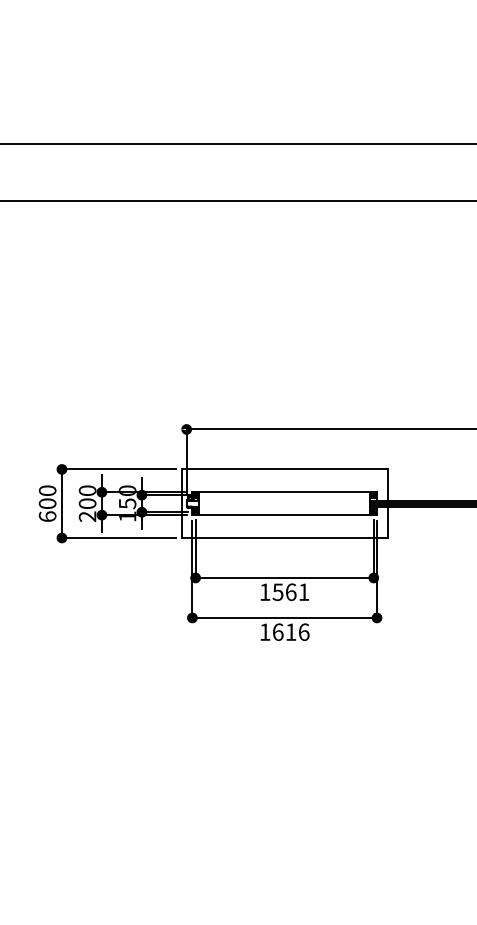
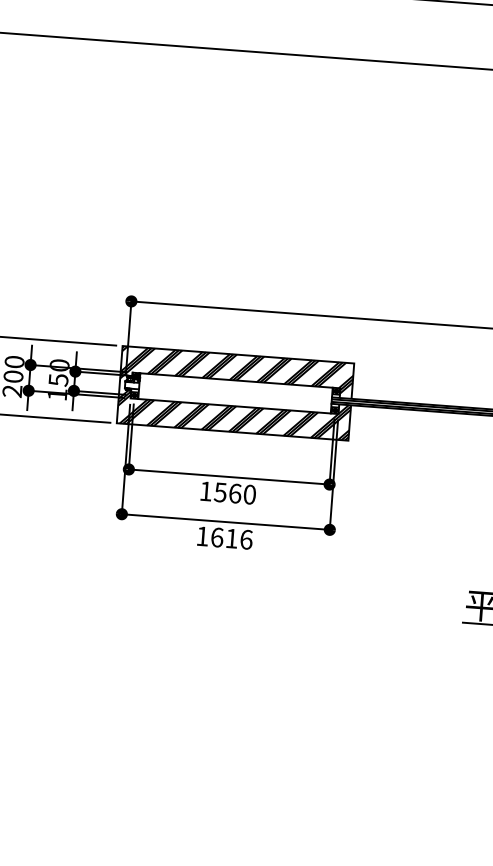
hatch: (284, 503) -> (235, 393), added
text: (303, 592) -> (249, 494), 1561 -> 1560

